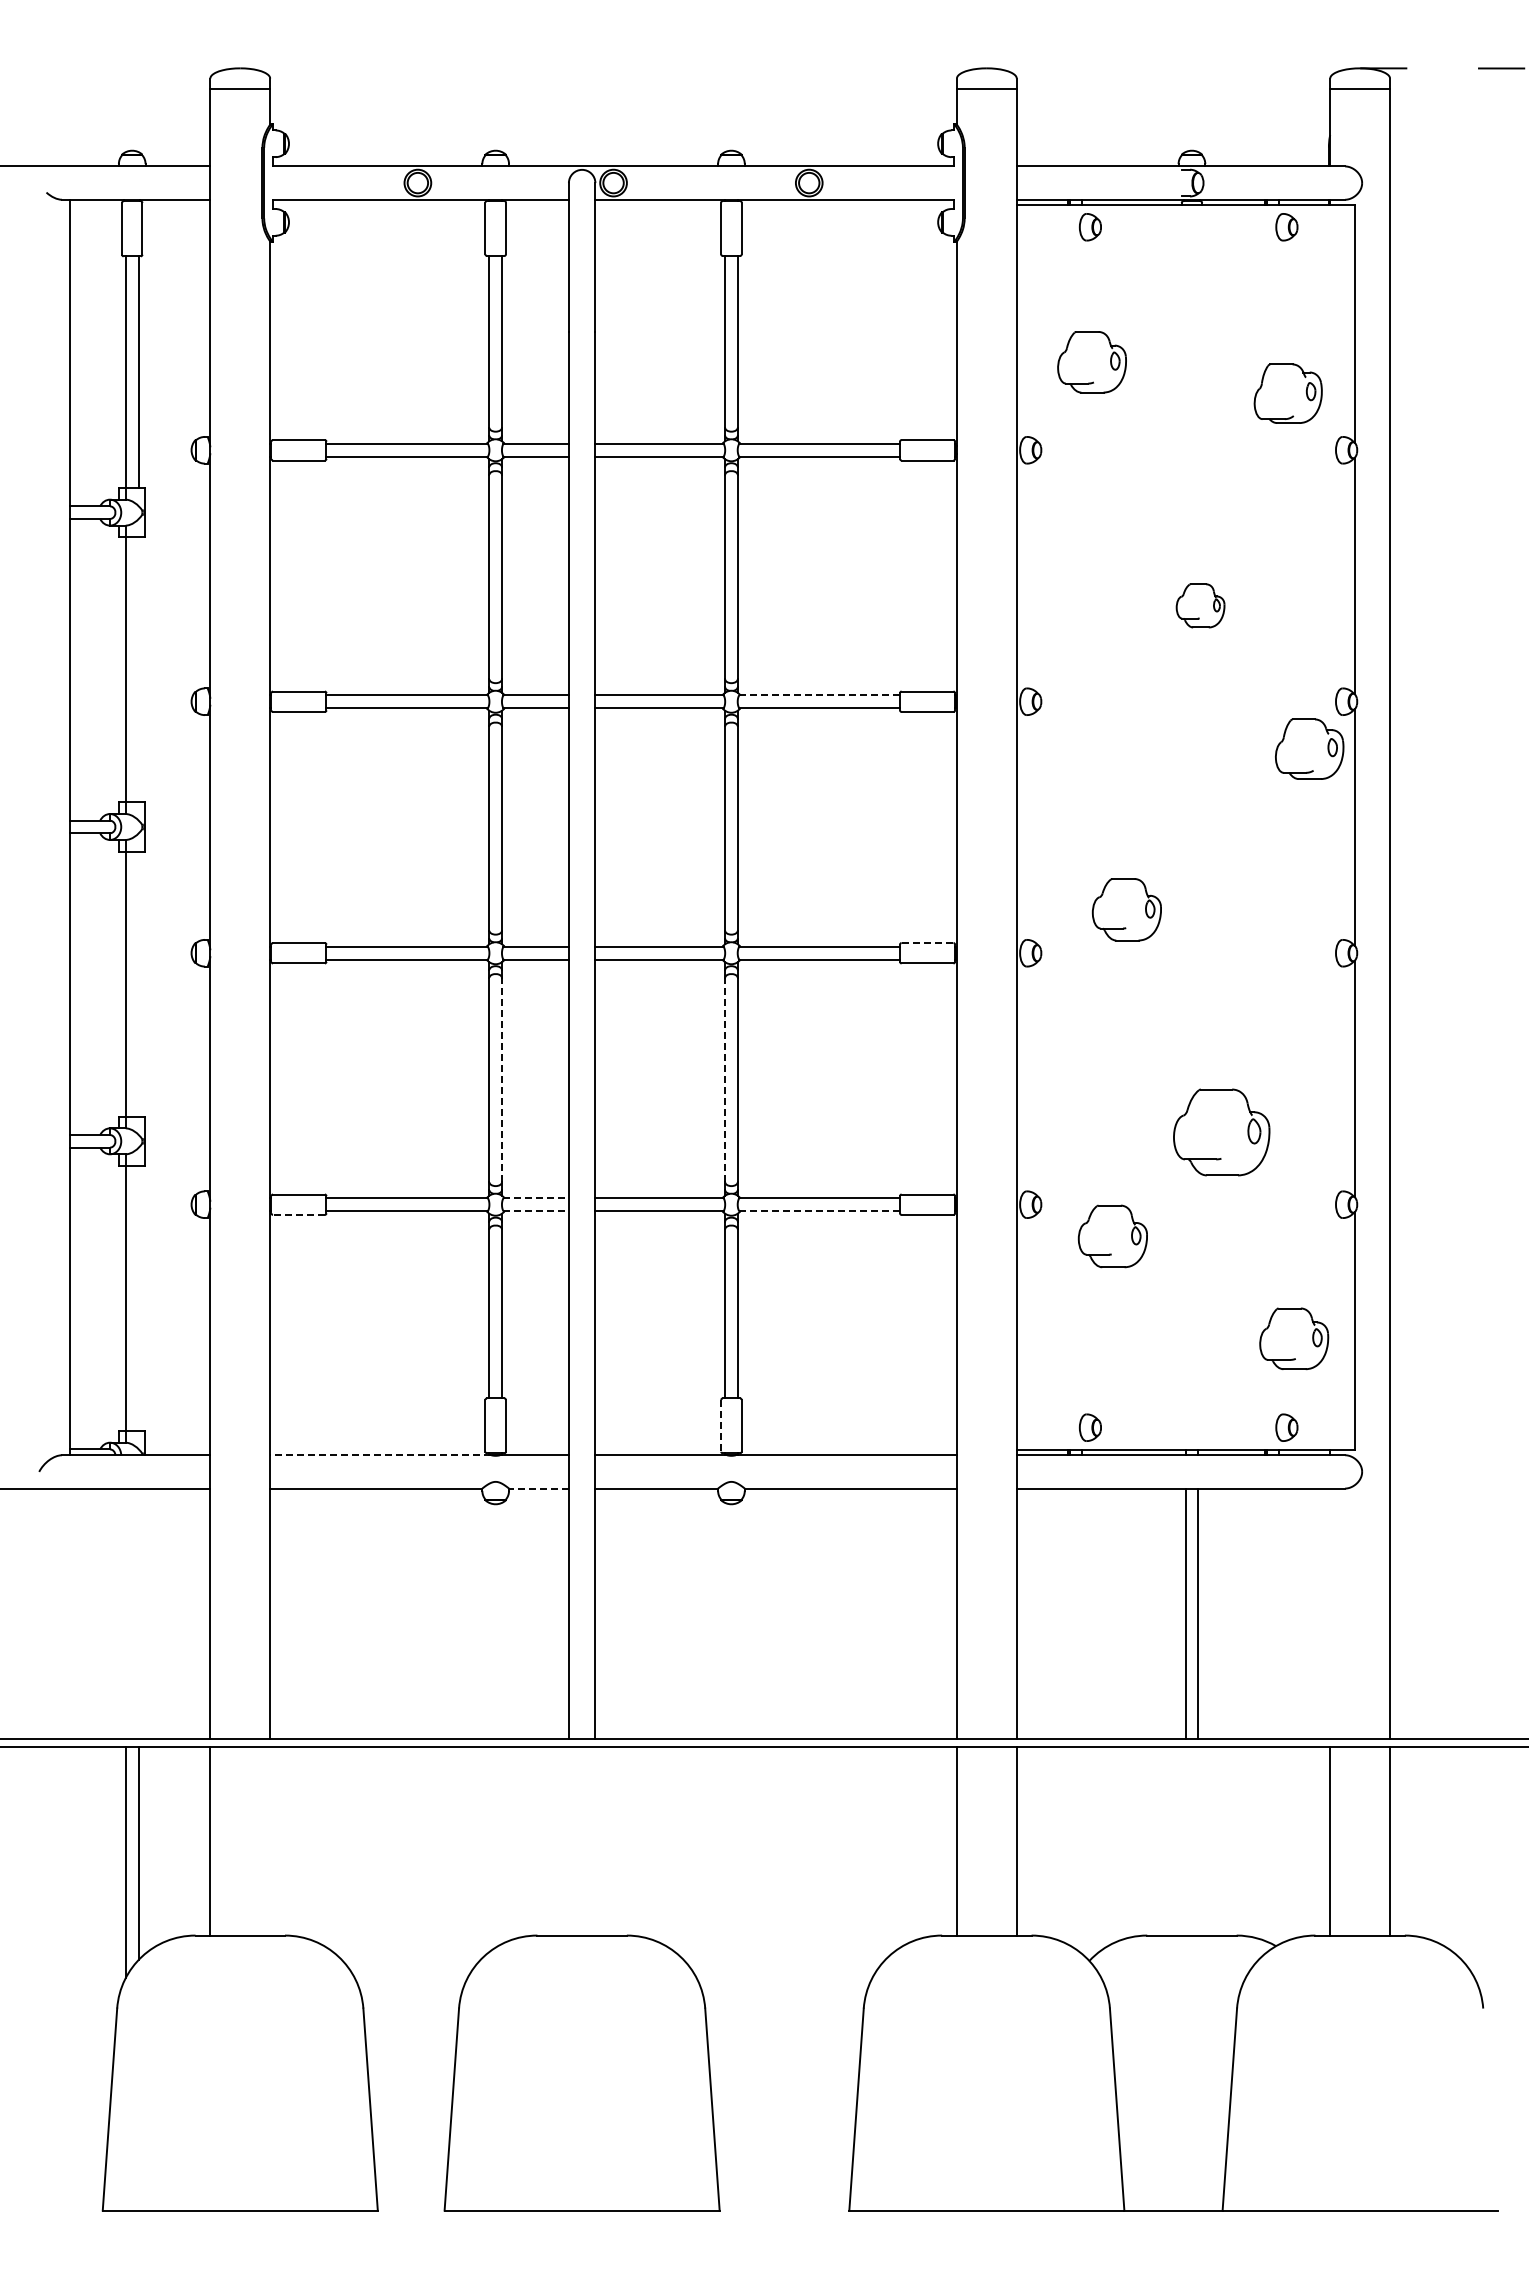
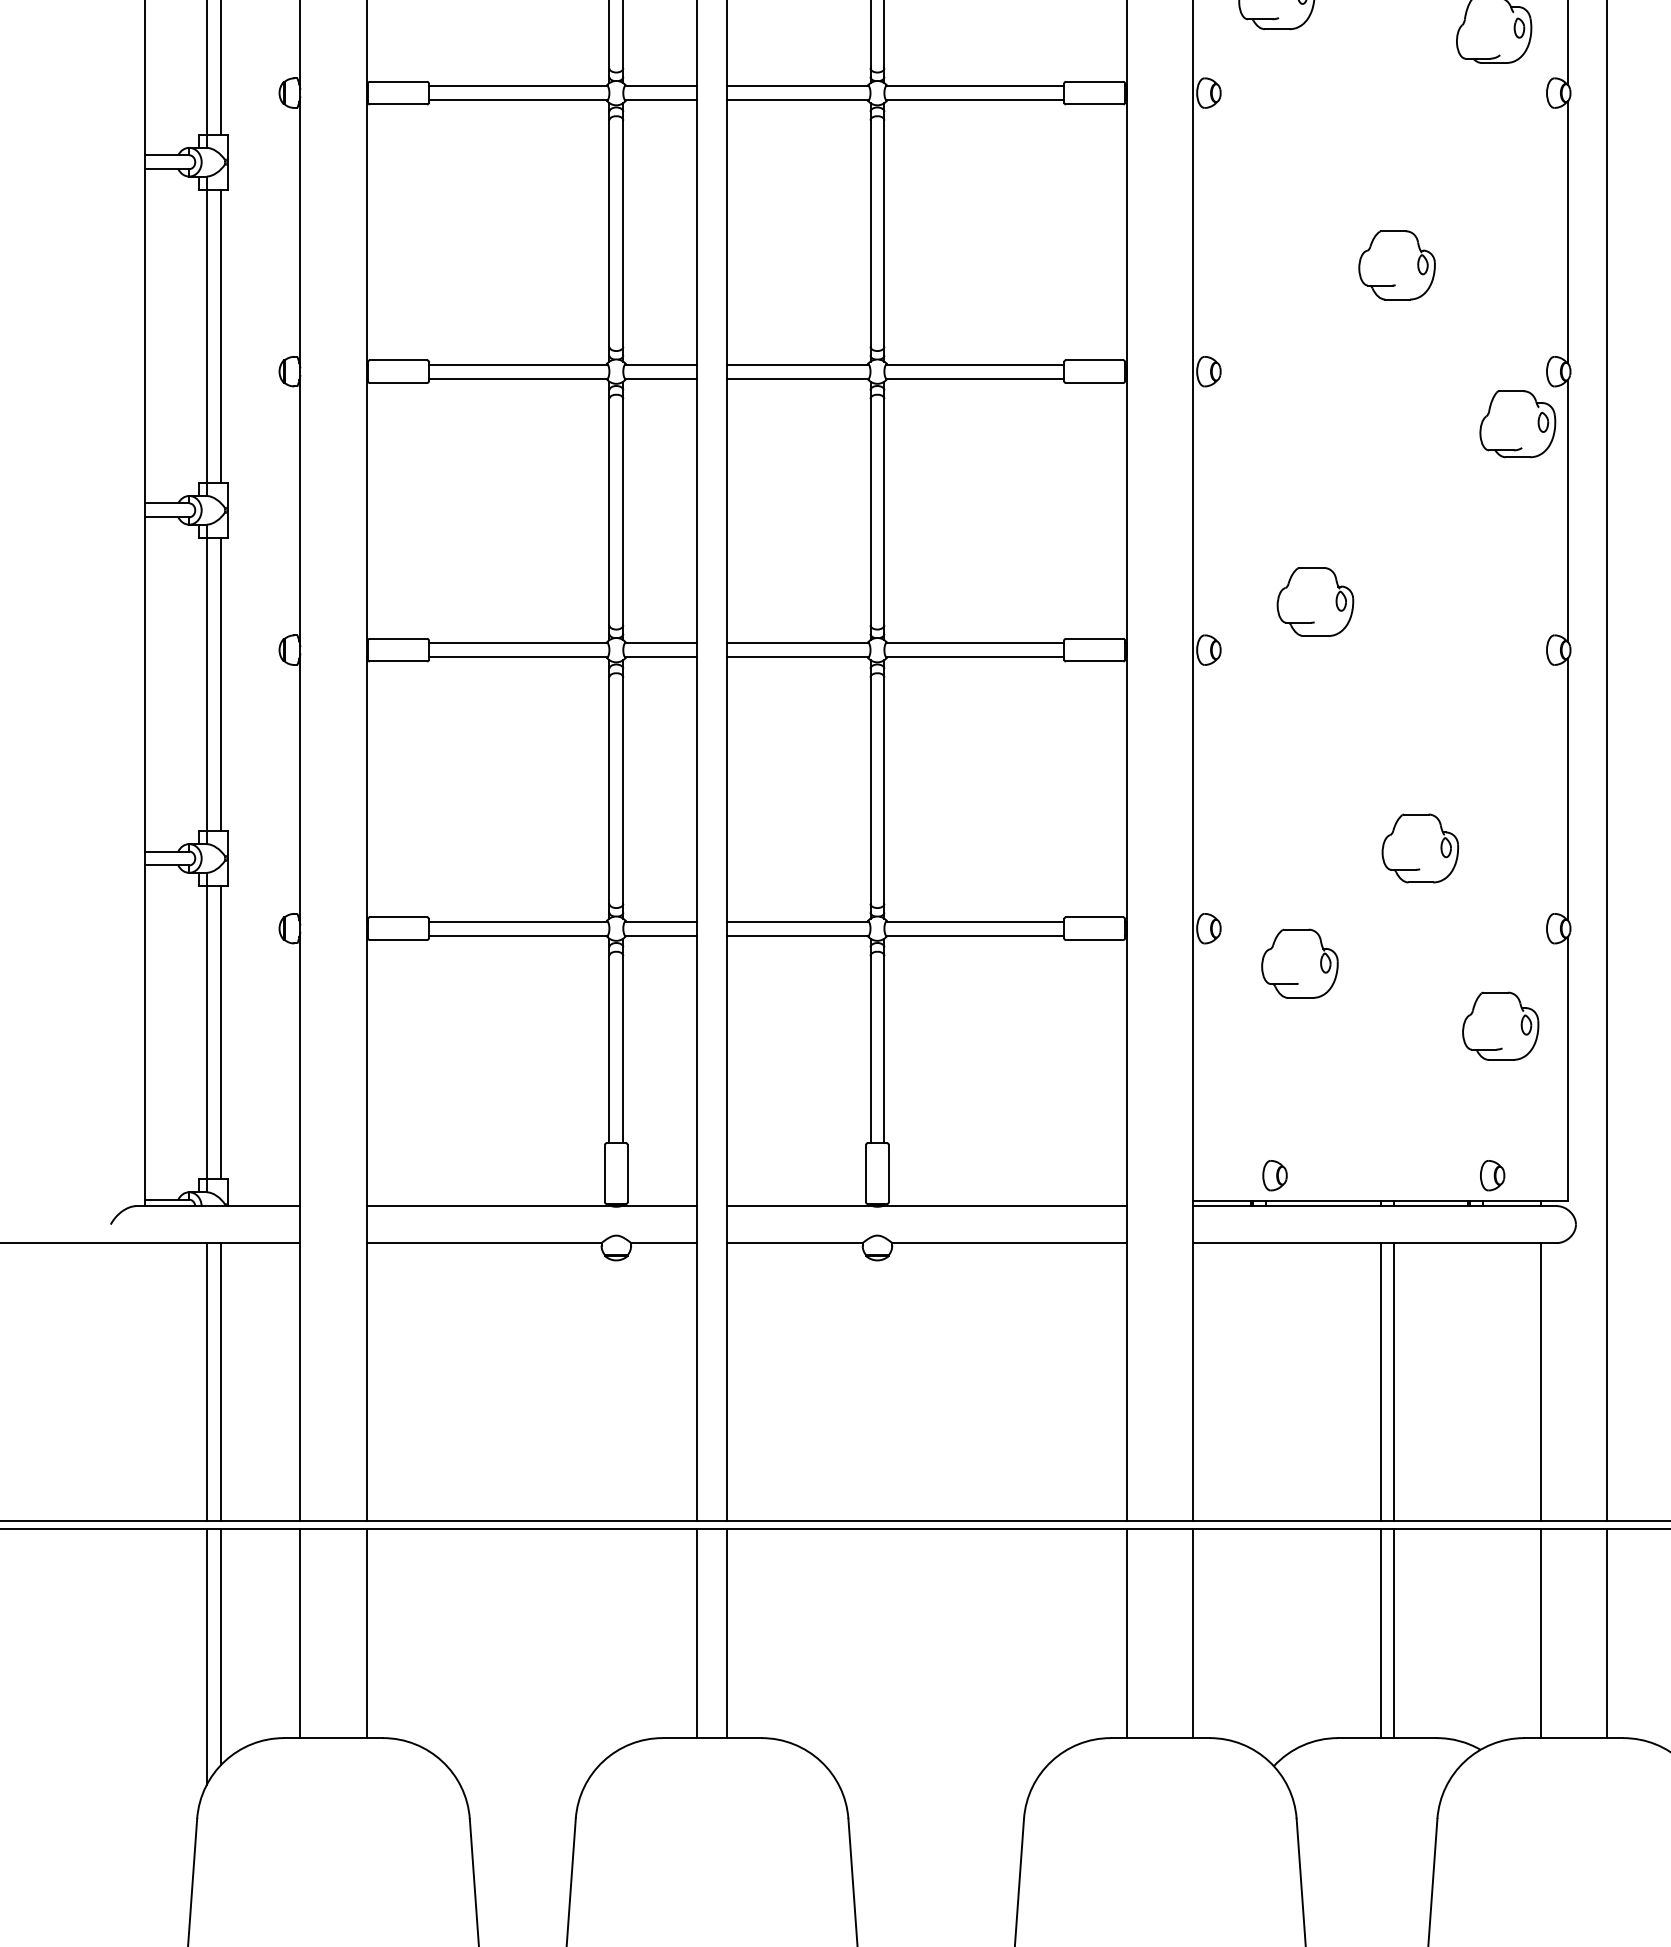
part: (1200, 605) -> (1396, 265), size x1.43
line: (138, 669) -> (220, 335), added
line: (820, 695) -> (976, 364), dashed -> solid
line: (927, 943) -> (1094, 639), dashed -> solid
line: (138, 983) -> (220, 683), added
line: (501, 1079) -> (622, 789), dashed -> solid
line: (725, 1079) -> (870, 789), dashed -> solid
part: (1221, 1131) -> (1420, 847), size x0.71
line: (536, 1198) -> (661, 921), dashed -> solid
line: (536, 1211) -> (661, 936), dashed -> solid
line: (820, 1211) -> (976, 936), dashed -> solid
line: (298, 1214) -> (397, 939), dashed -> solid
line: (138, 1298) -> (220, 1032), added
part: (1294, 1338) -> (1501, 1025), moved
line: (721, 1425) -> (866, 1173), dashed -> solid
line: (380, 1455) -> (488, 1206), dashed -> solid
line: (538, 1488) -> (663, 1242), dashed -> solid
line: (125, 1613) -> (206, 1381), added
line: (138, 1613) -> (220, 1381), added
line: (1330, 1613) -> (1540, 1381), added
line: (270, 1840) -> (366, 1632), added
line: (568, 1840) -> (696, 1632), added
line: (595, 1840) -> (726, 1632), added
line: (1185, 1840) -> (1380, 1632), added
line: (1198, 1840) -> (1394, 1632), added

